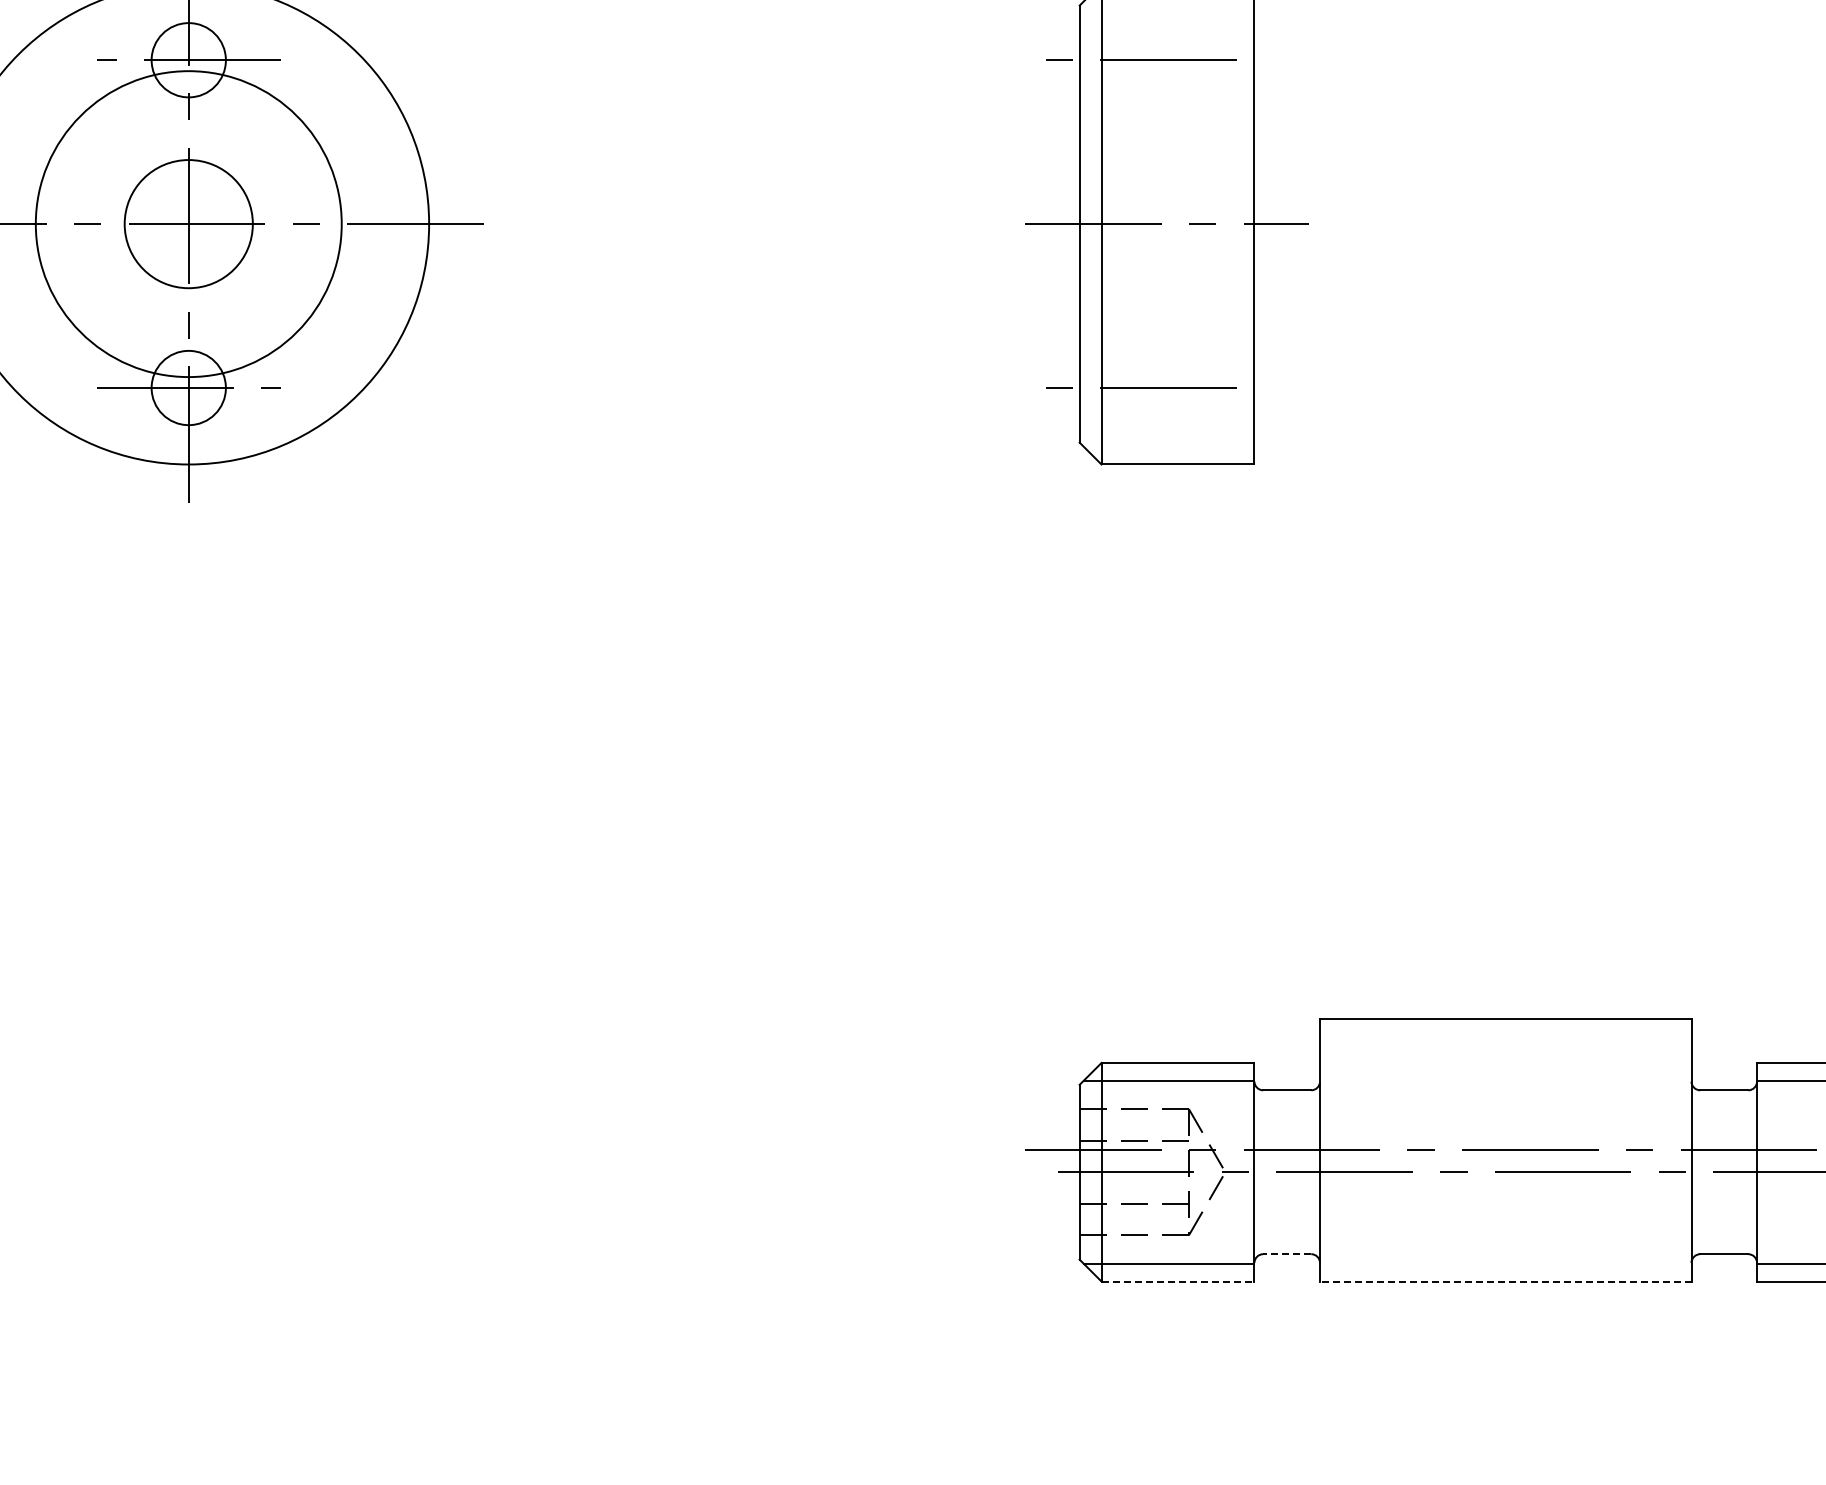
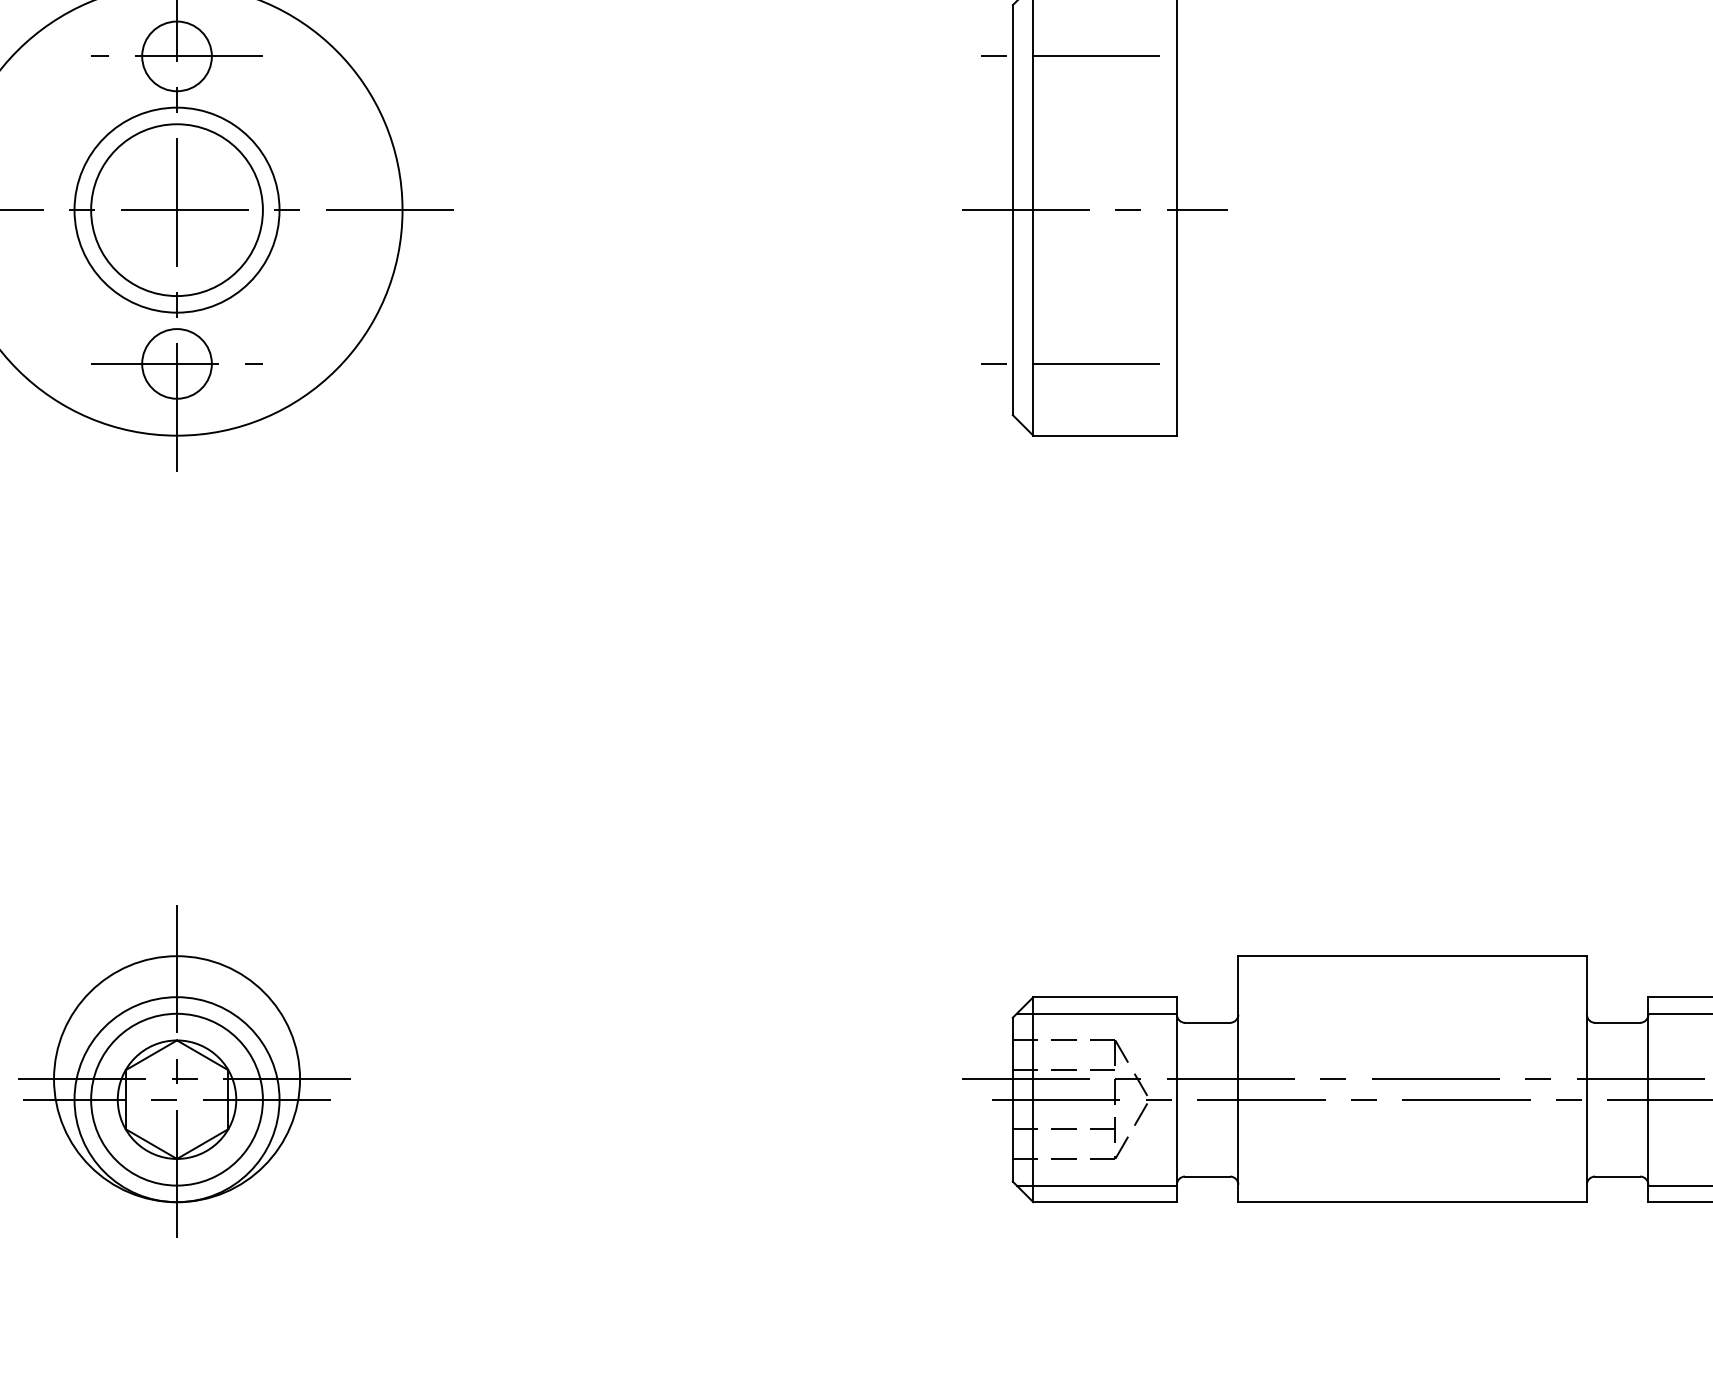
circle: (188, 223) -> (176, 209), size x0.71
circle: (188, 223) -> (176, 209), size x1.43
part: (196, 1142) -> (184, 1071), added
line: (1286, 1254) -> (1206, 1176), dashed -> solid
line: (1178, 1281) -> (1105, 1202), dashed -> solid
line: (1505, 1281) -> (1412, 1202), dashed -> solid

